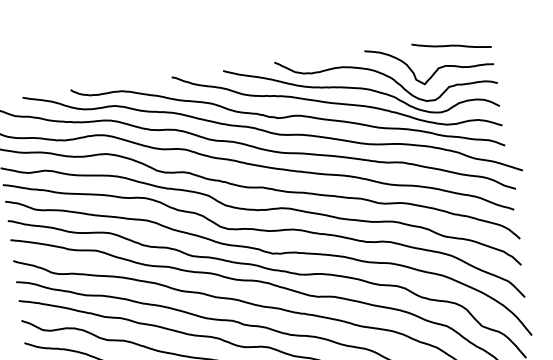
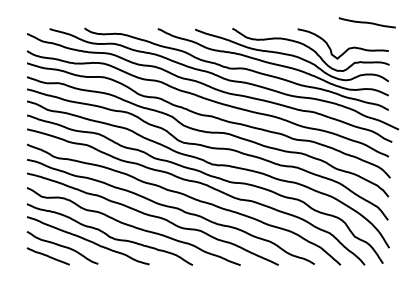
line: (450, 45) -> (366, 22), moved

